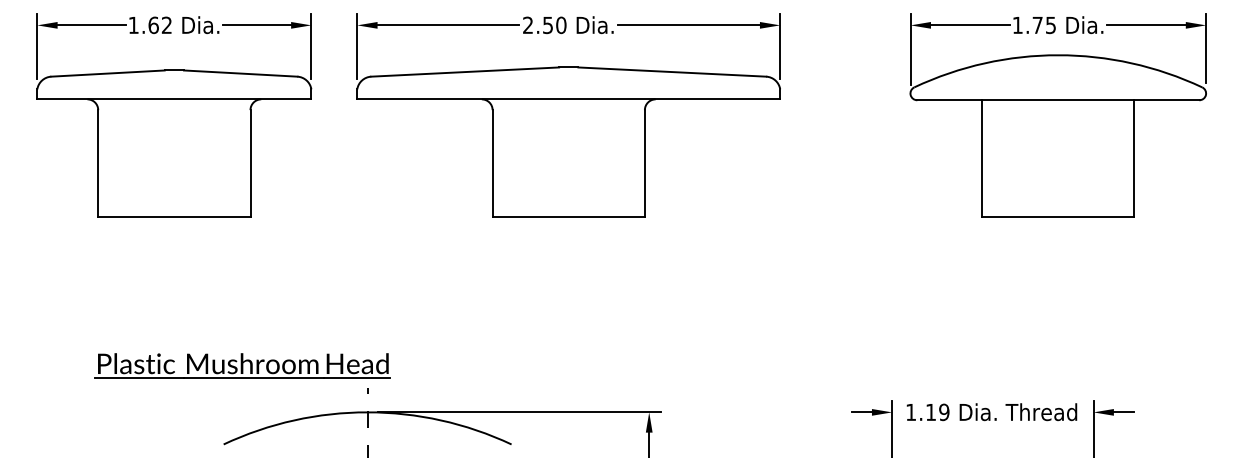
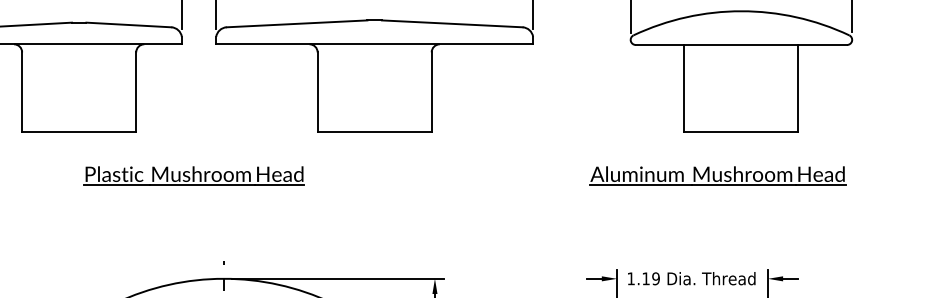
part: (1026, 274) -> (717, 175), added
part: (242, 365) -> (193, 175), moved

